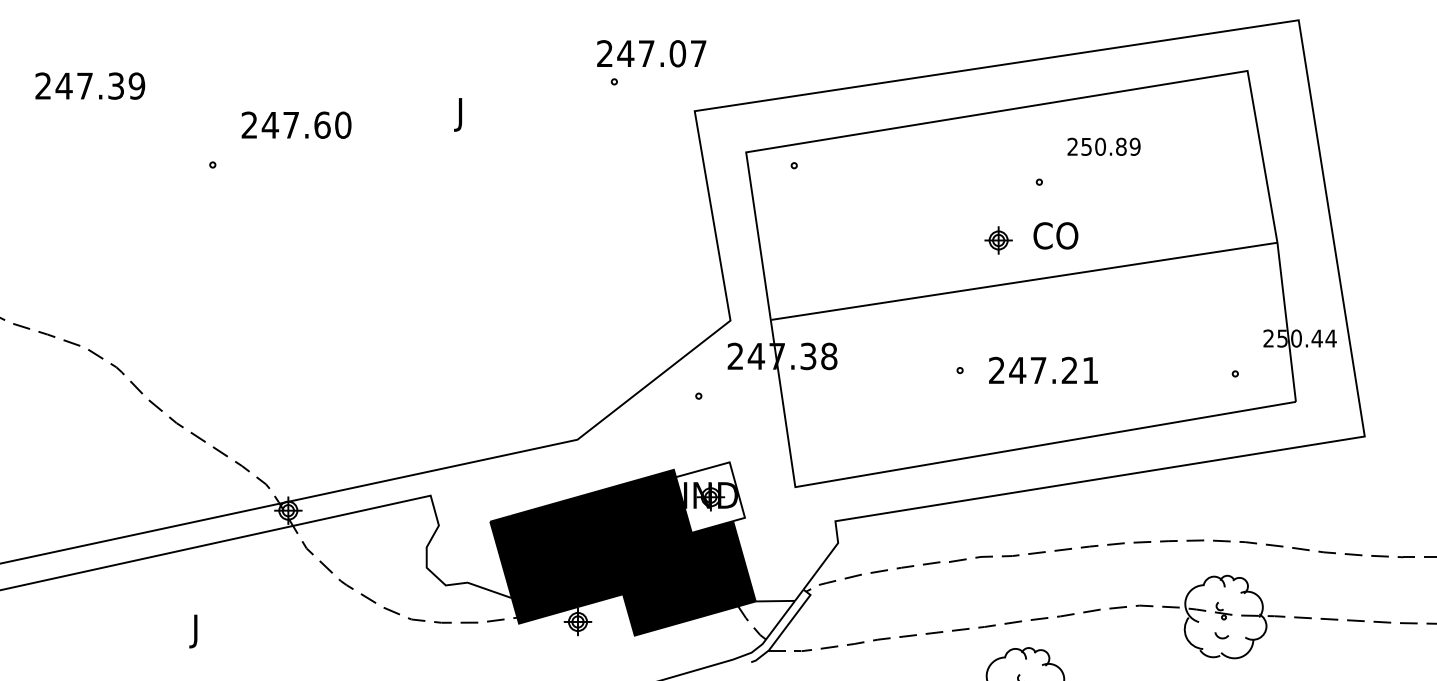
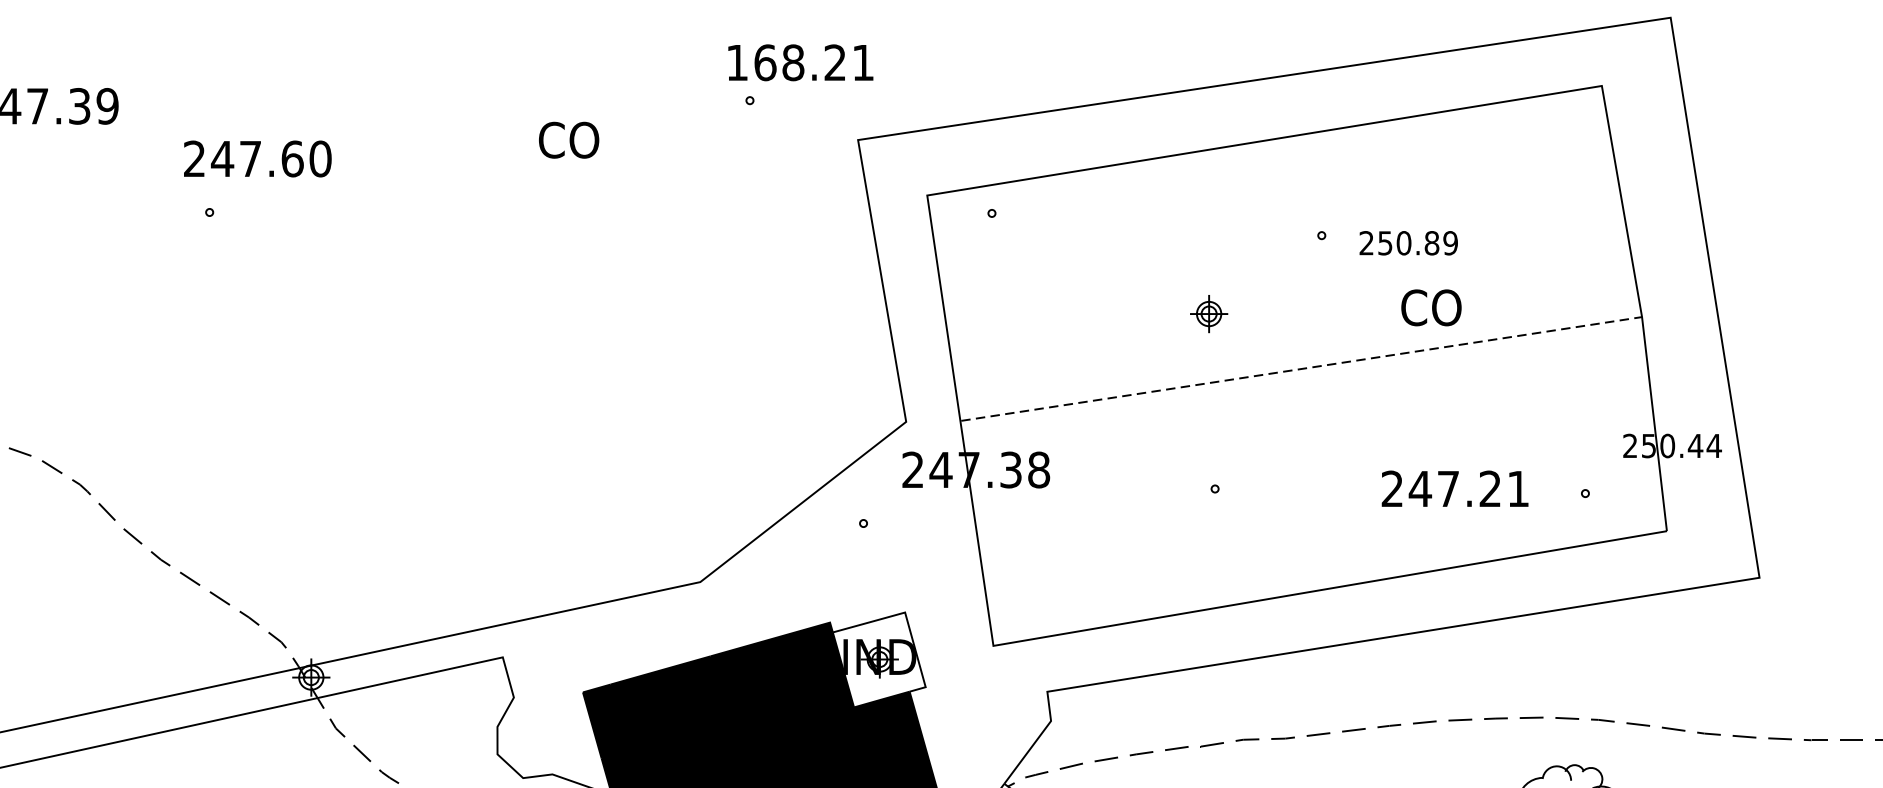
text: (651, 53) -> (799, 62), 247.07 -> 168.21
text: (478, 114) -> (567, 144), J -> CO
text: (296, 124) -> (257, 157), moved
text: (1103, 146) -> (1408, 242), moved
text: (1055, 235) -> (1430, 307), moved
part: (998, 240) -> (1208, 314), moved
line: (1024, 281) -> (1301, 369), solid -> dashed
text: (1043, 369) -> (1455, 487), moved

